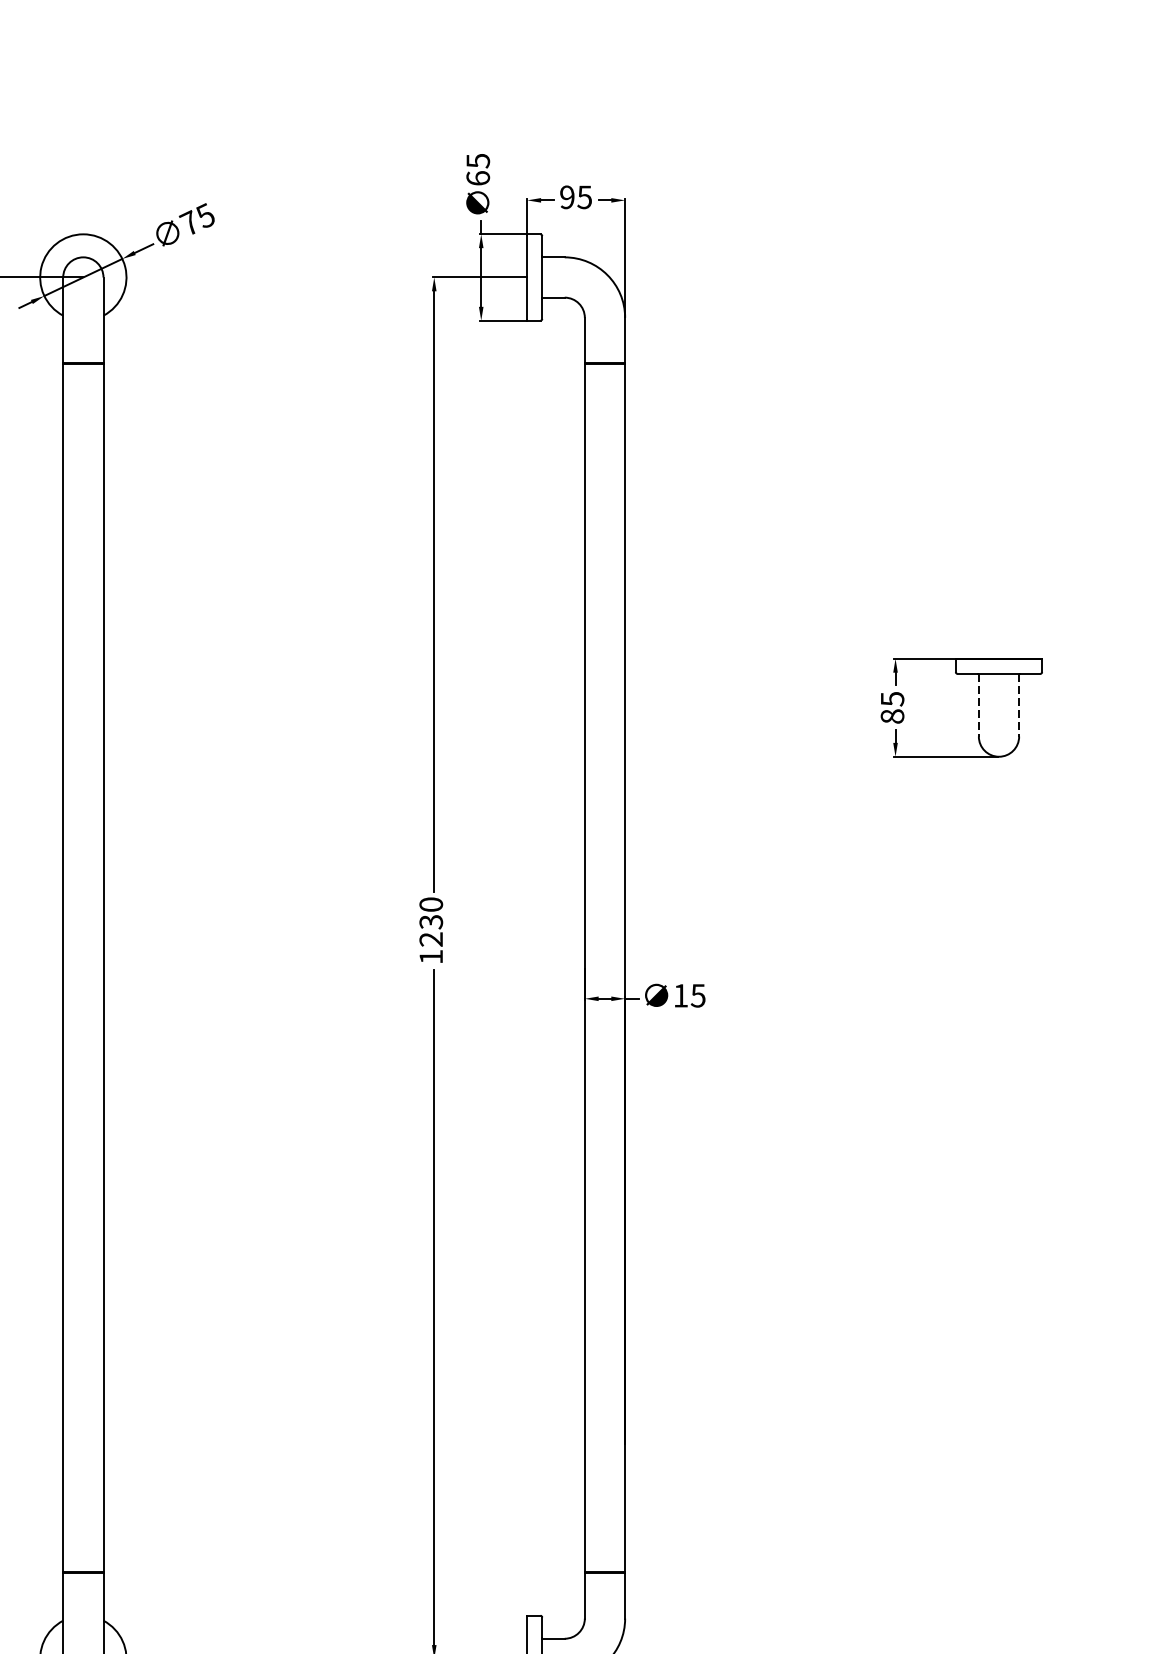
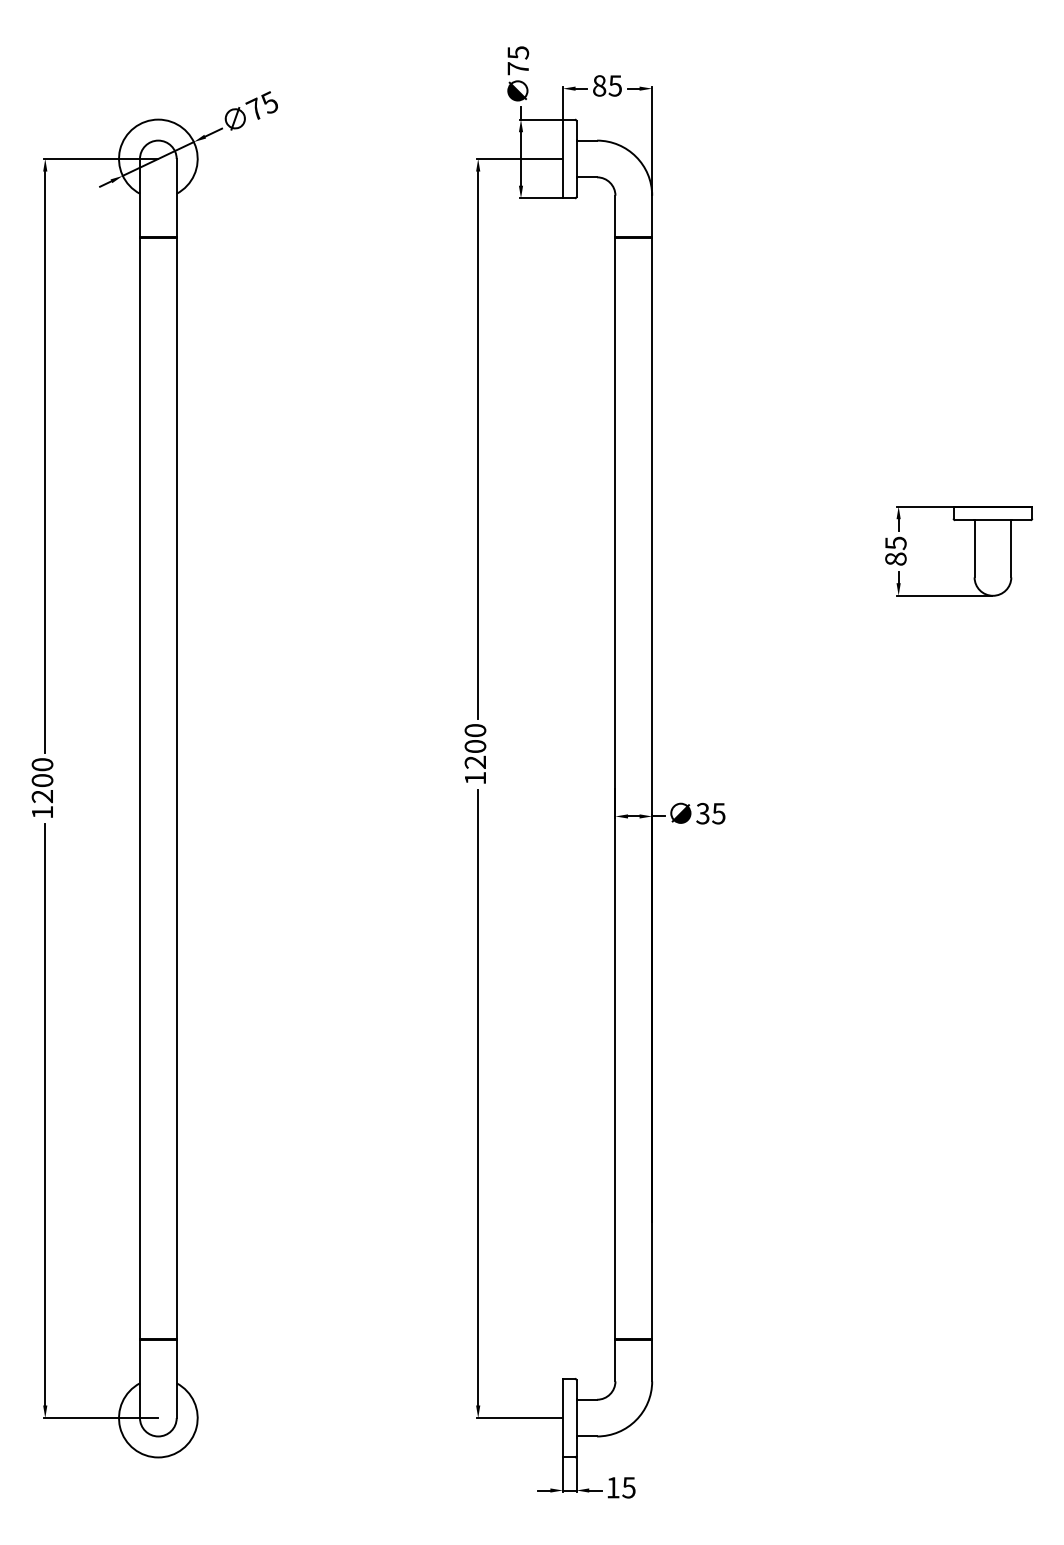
text: (478, 178) -> (518, 68), 65 -> 75
text: (567, 196) -> (599, 85), 95 -> 85
line: (978, 704) -> (974, 548), dashed -> solid
line: (1019, 704) -> (1011, 548), dashed -> solid
text: (431, 922) -> (475, 746), 1230 -> 1200
text: (680, 995) -> (702, 813), 15 -> 35

